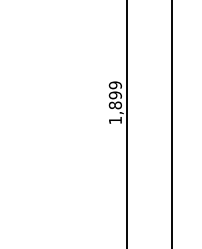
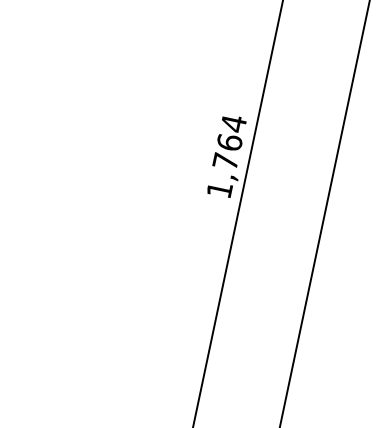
text: (114, 95) -> (227, 142), 1,899 -> 1,764

